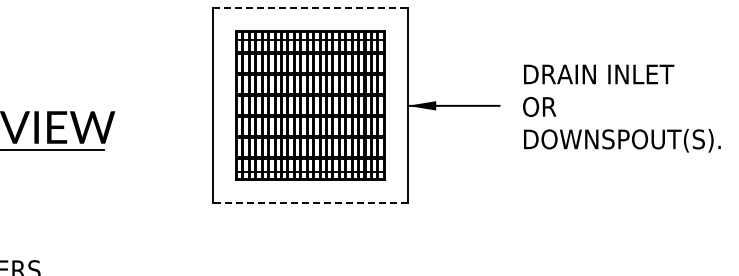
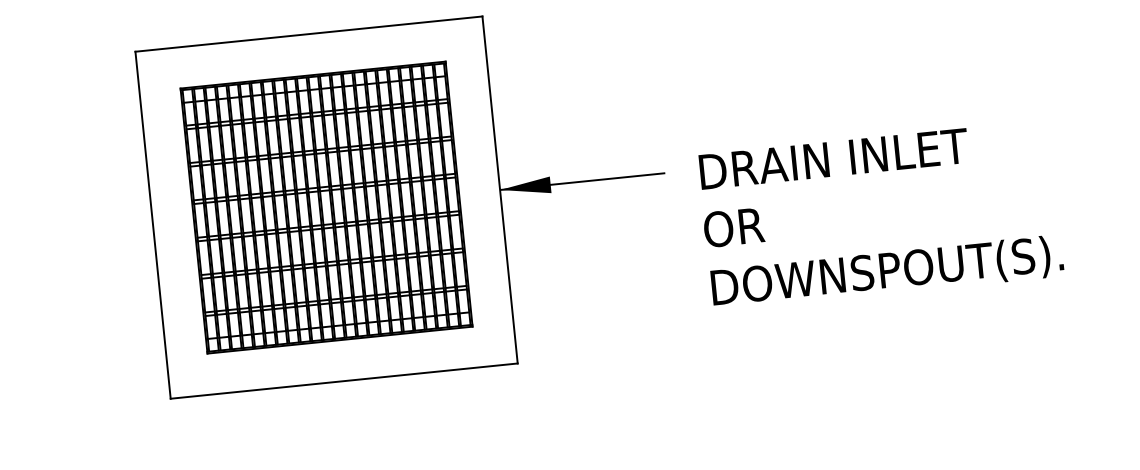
line: (310, 8) -> (309, 34), dashed -> solid
text: (621, 108) -> (880, 215), moved
line: (309, 203) -> (342, 381), dashed -> solid

